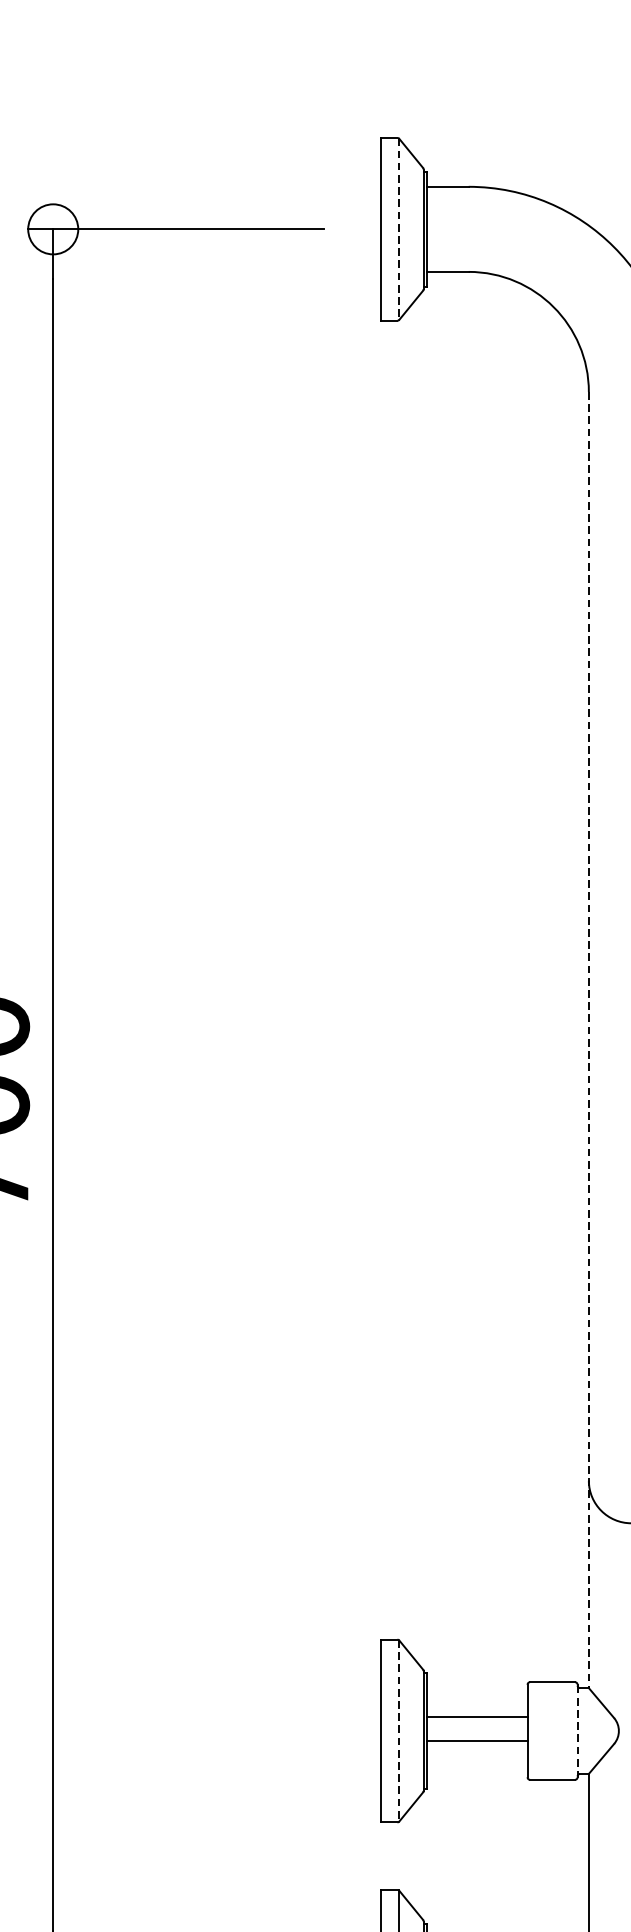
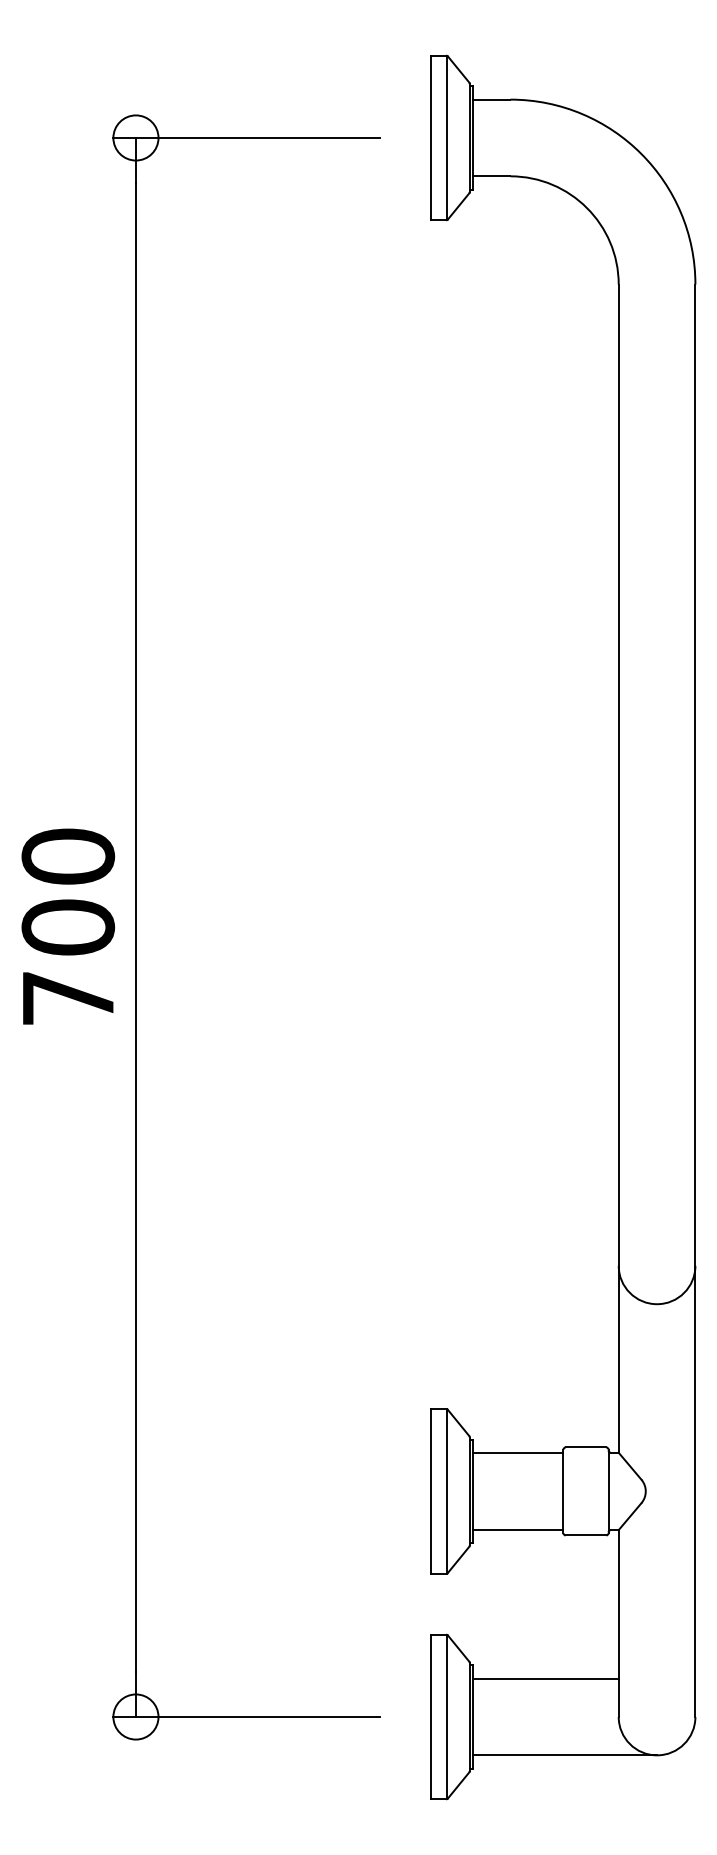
line: (398, 229) -> (447, 138), dashed -> solid
line: (588, 1040) -> (618, 869), dashed -> solid
line: (477, 1717) -> (518, 1453), moved
line: (398, 1731) -> (447, 1491), dashed -> solid
line: (577, 1731) -> (608, 1491), dashed -> solid
line: (477, 1741) -> (518, 1529), moved

